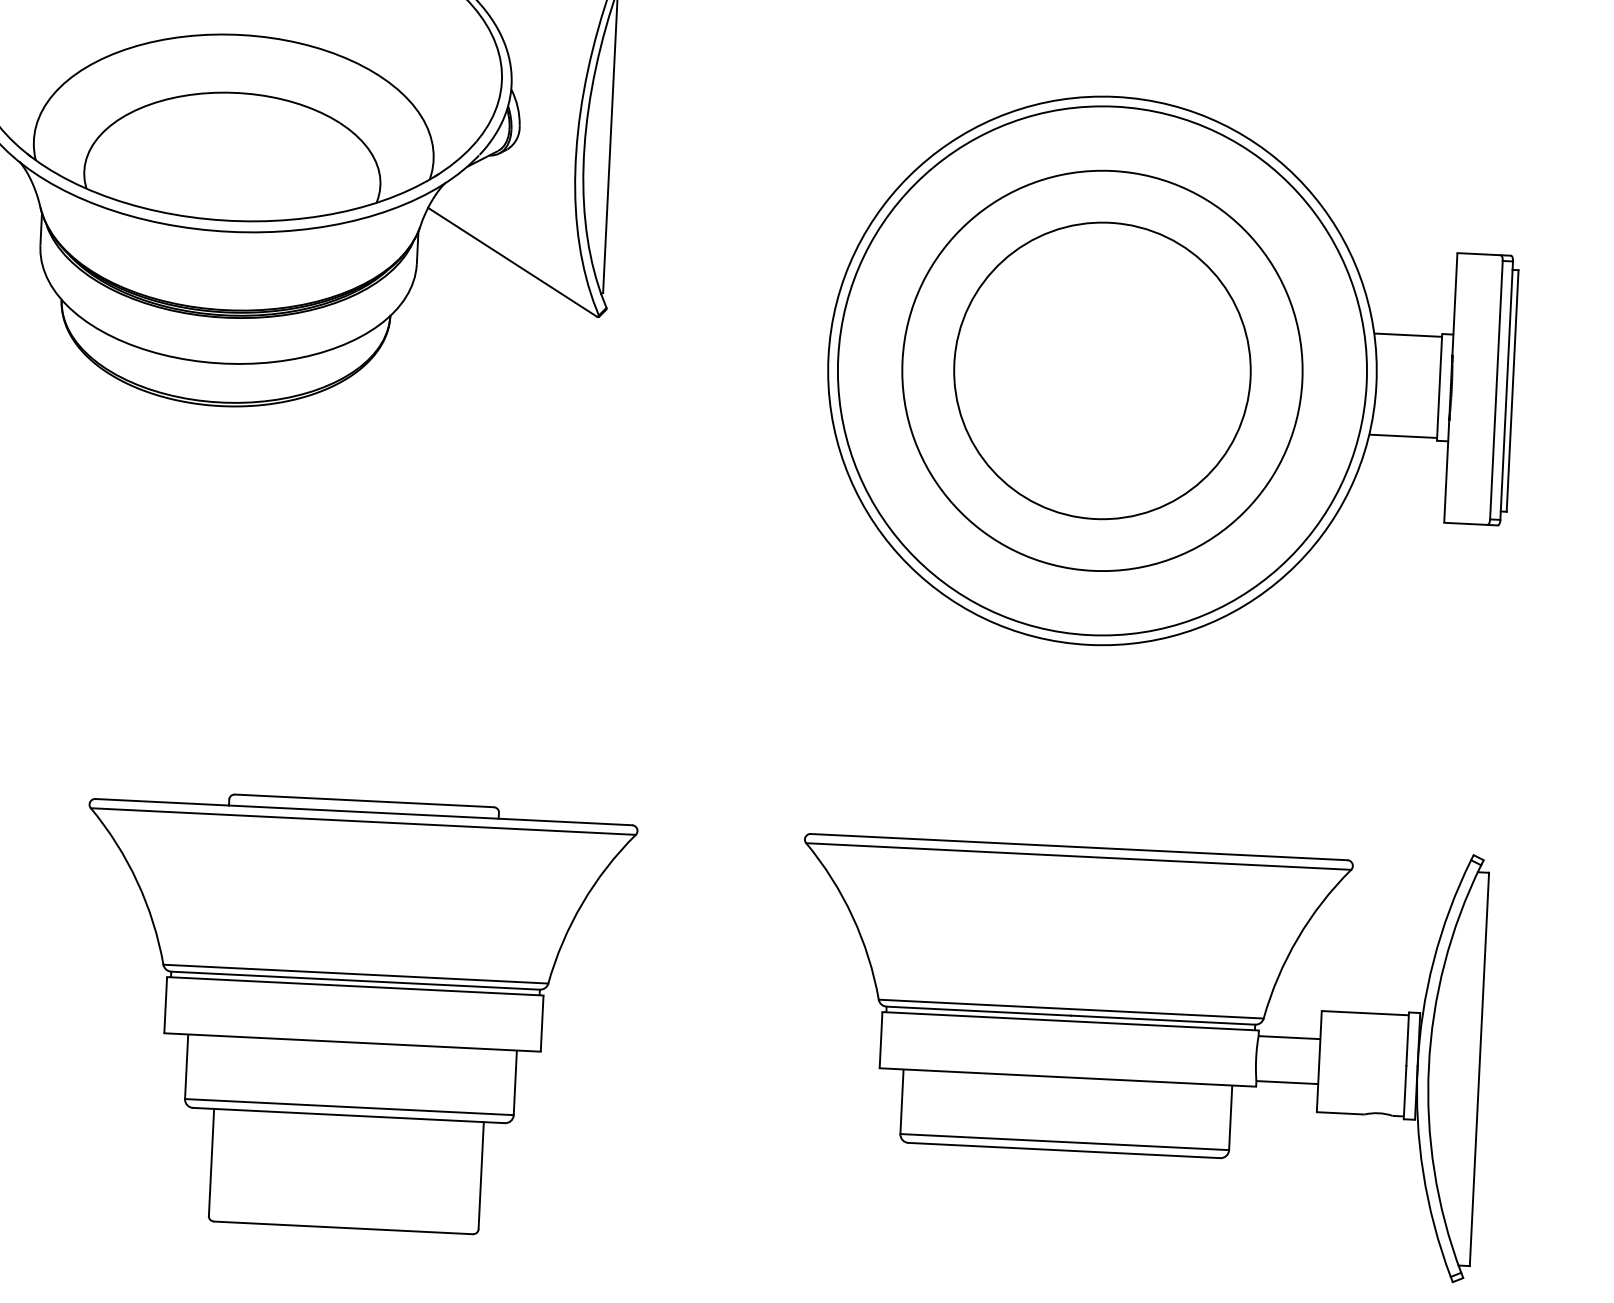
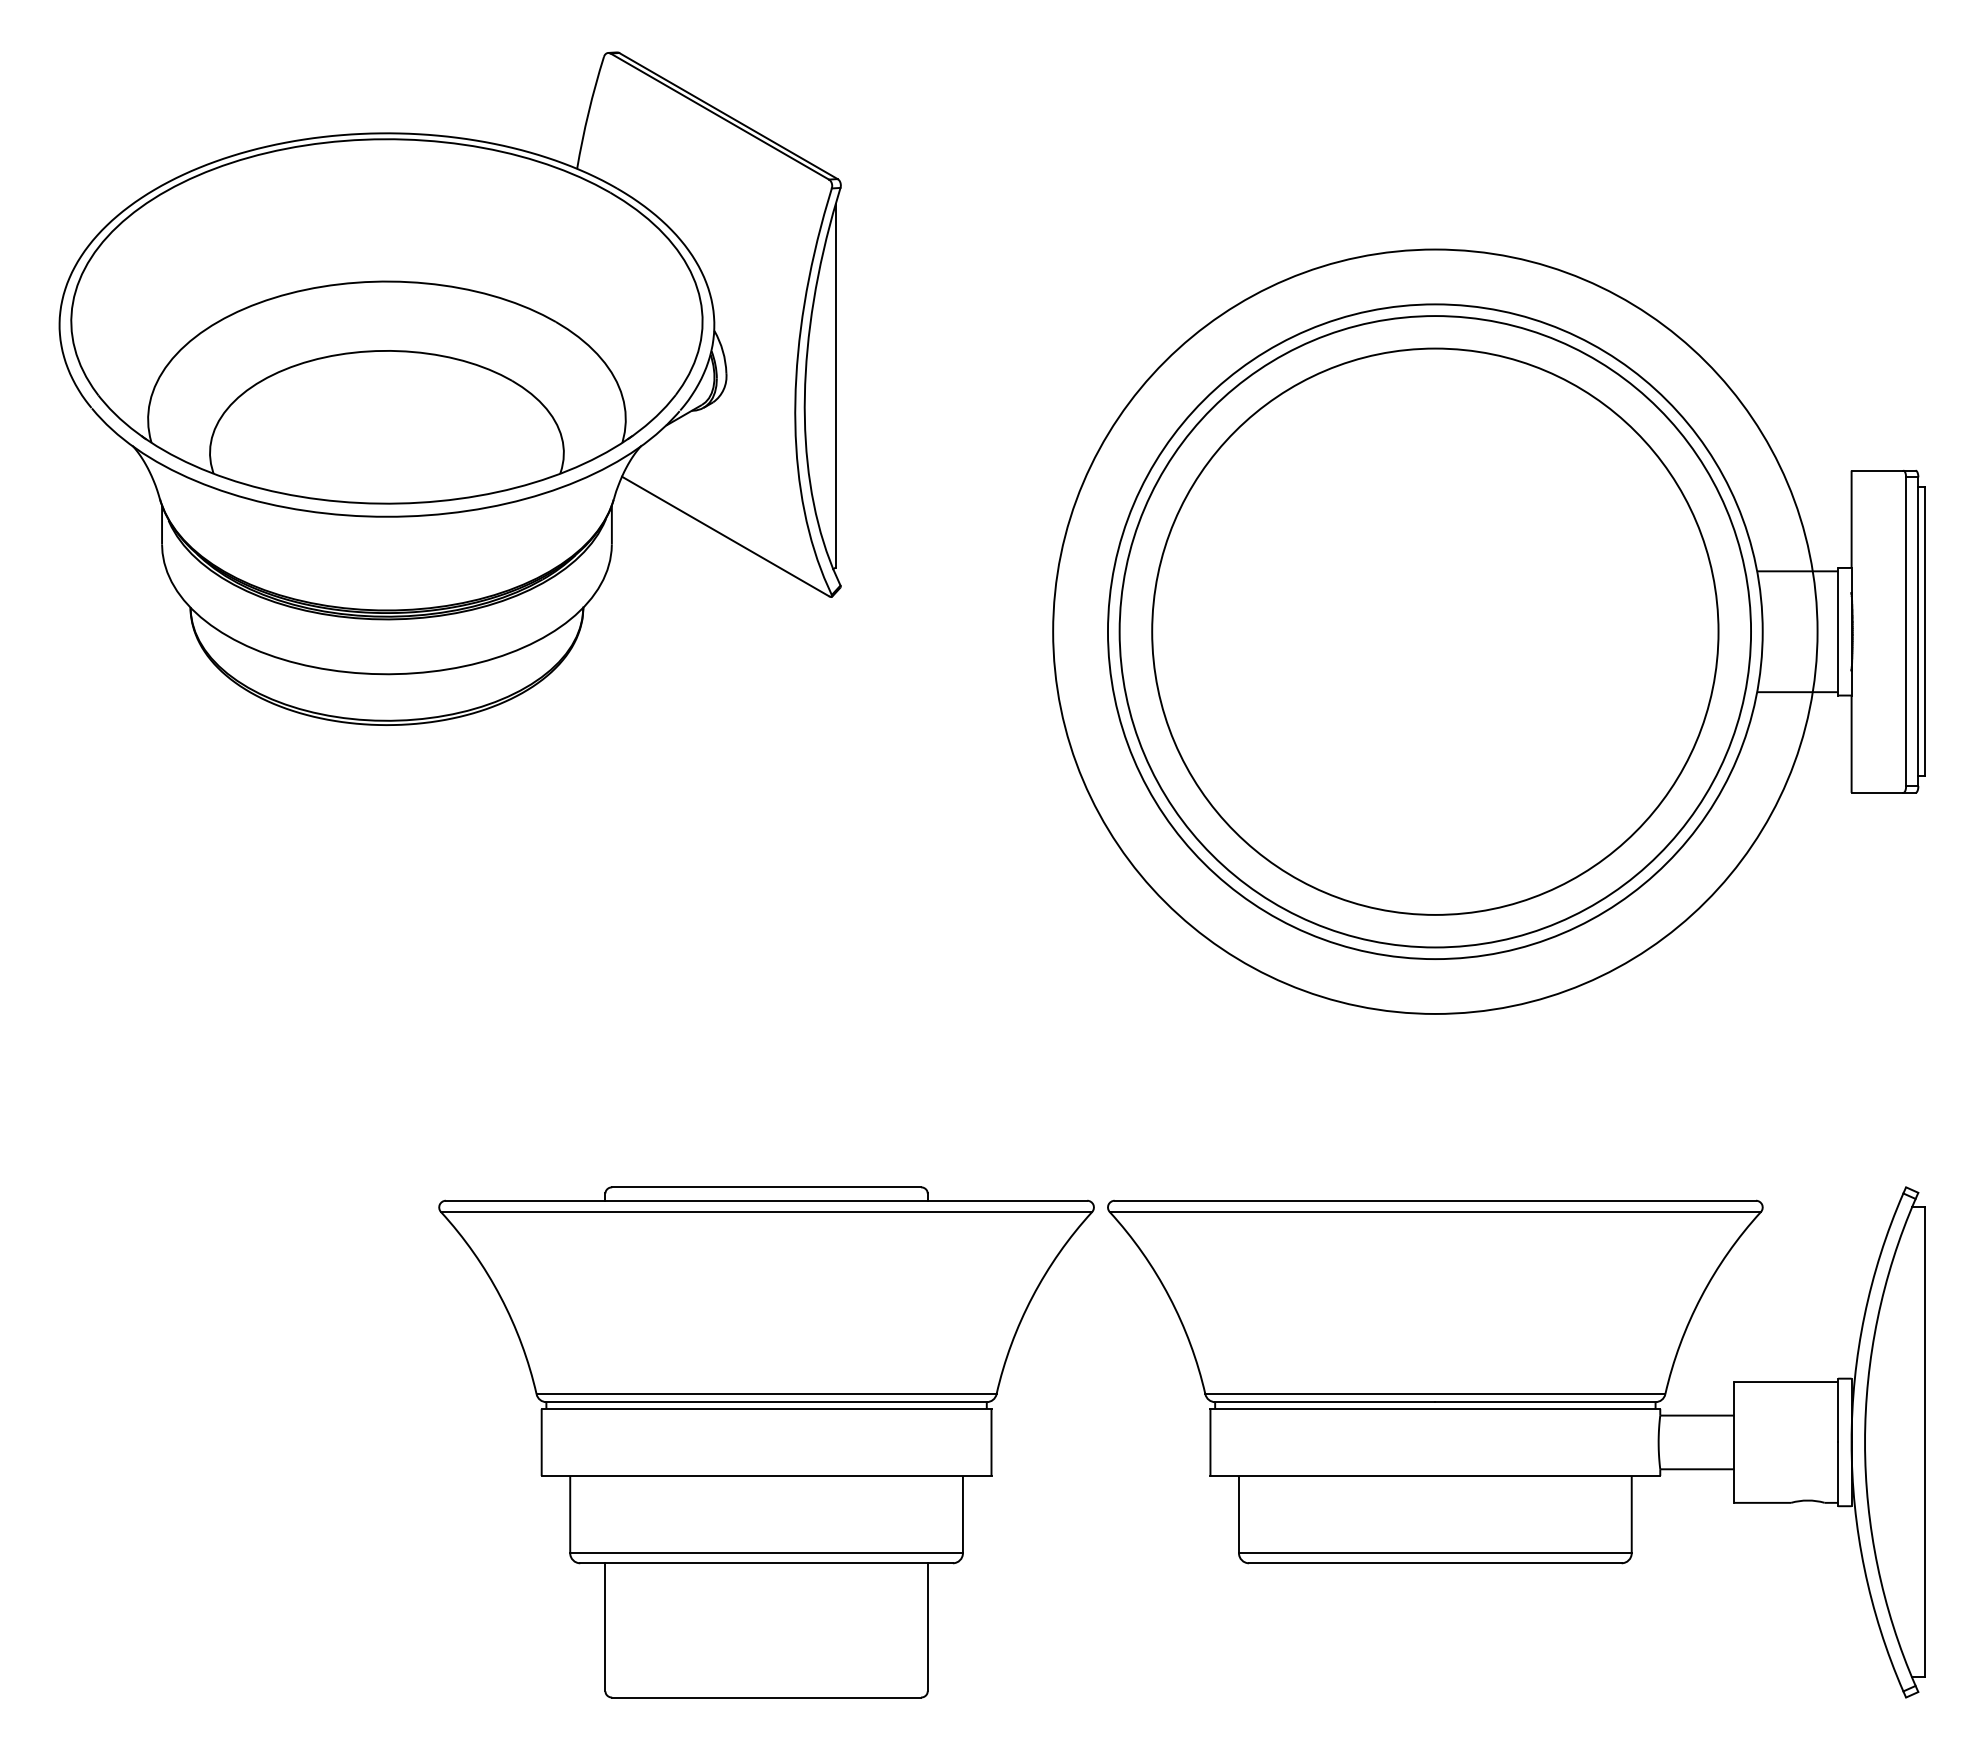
circle: (1102, 370) -> (1435, 631), size x1.6
circle: (1102, 370) -> (1435, 631), size x1.6
part: (353, 1014) -> (766, 1442), moved

